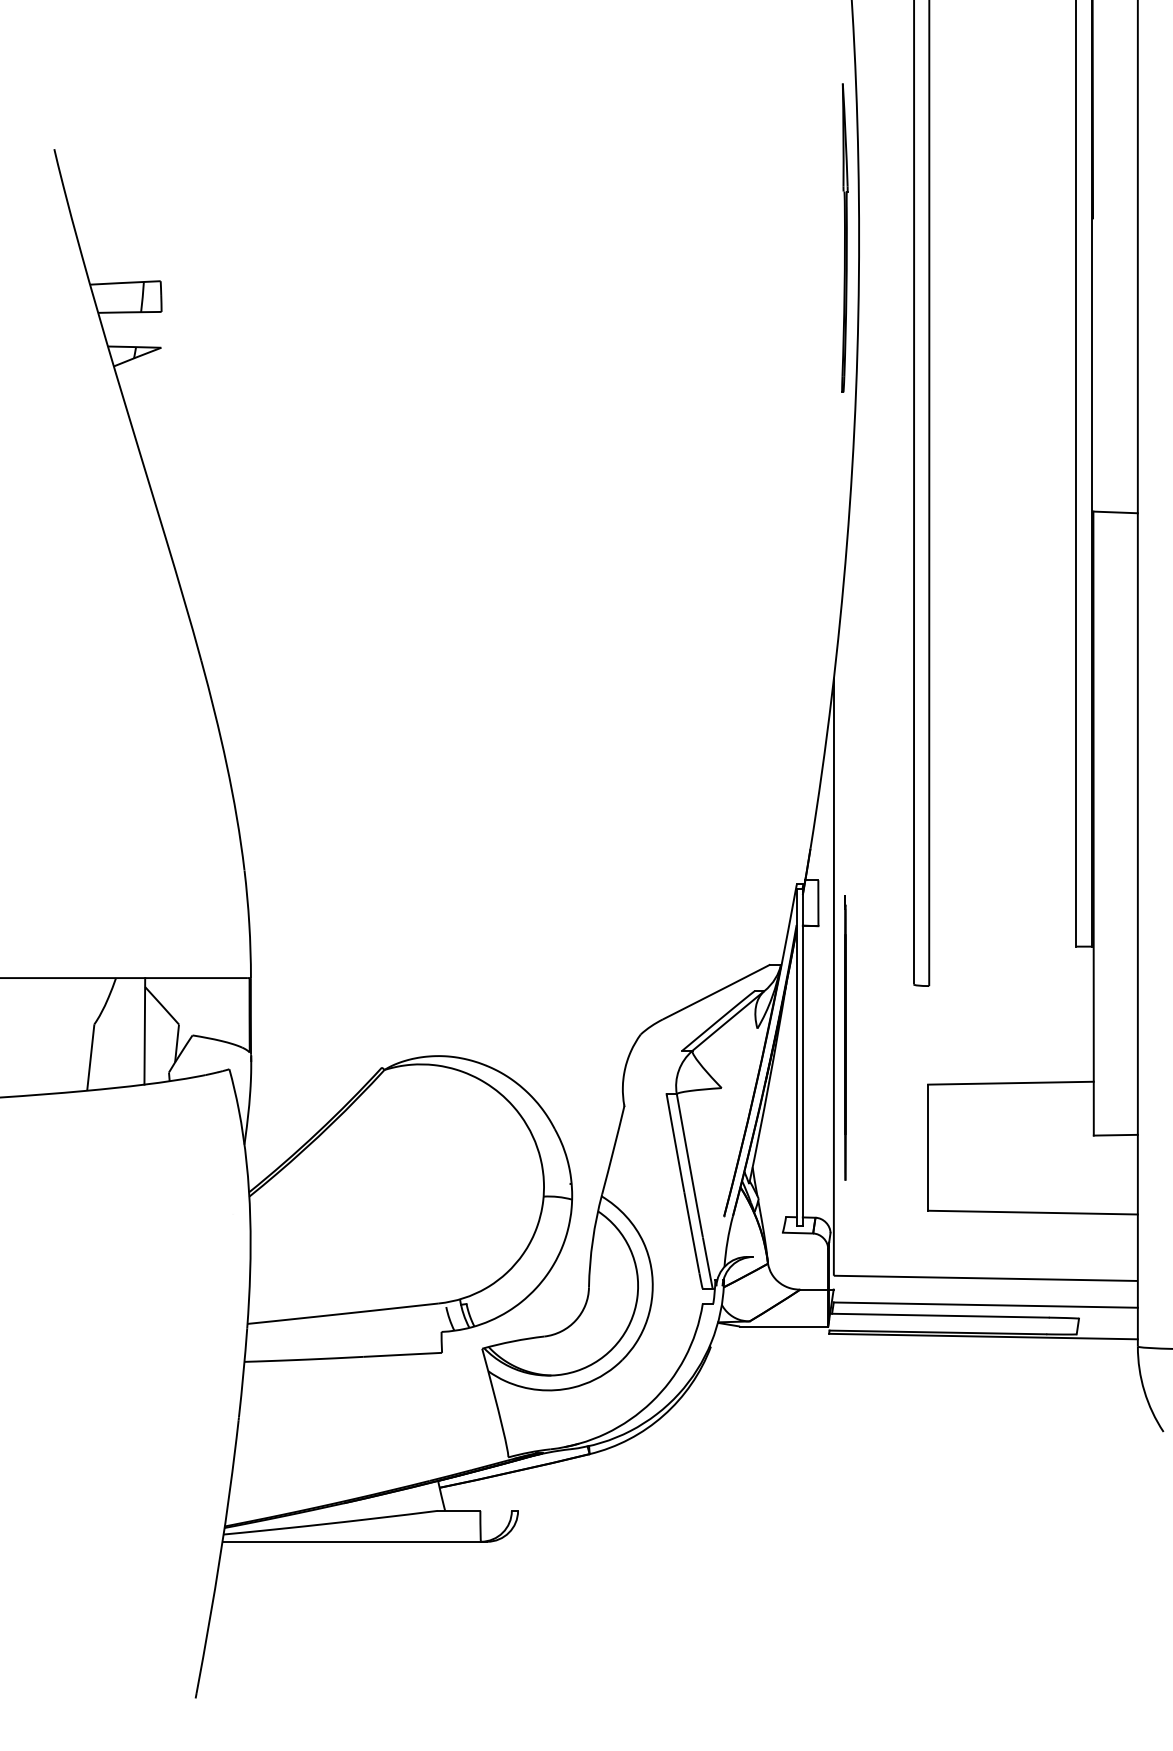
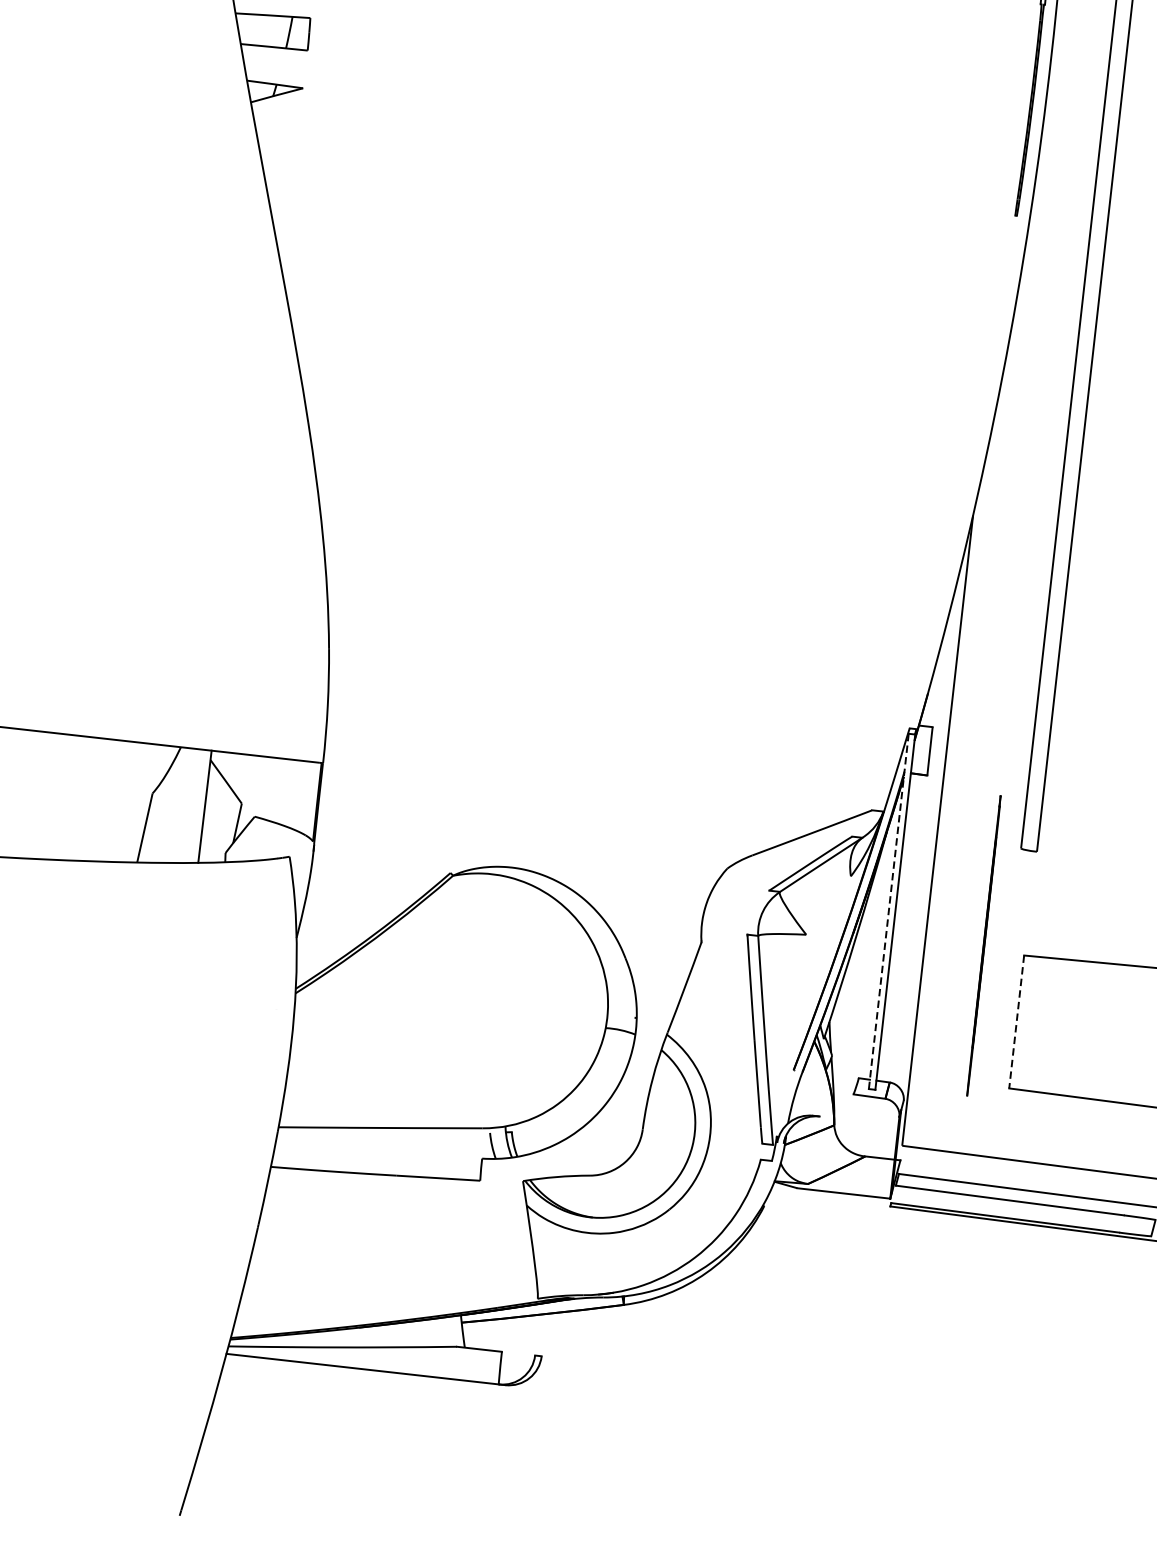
line: (845, 1037) -> (984, 945), moved
line: (796, 1057) -> (888, 911), solid -> dashed
line: (928, 1148) -> (1017, 1022), solid -> dashed

